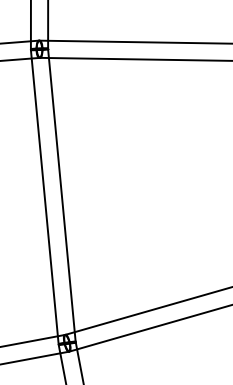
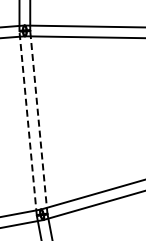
line: (61, 194) -> (38, 121), solid -> dashed
line: (45, 195) -> (28, 122), solid -> dashed

